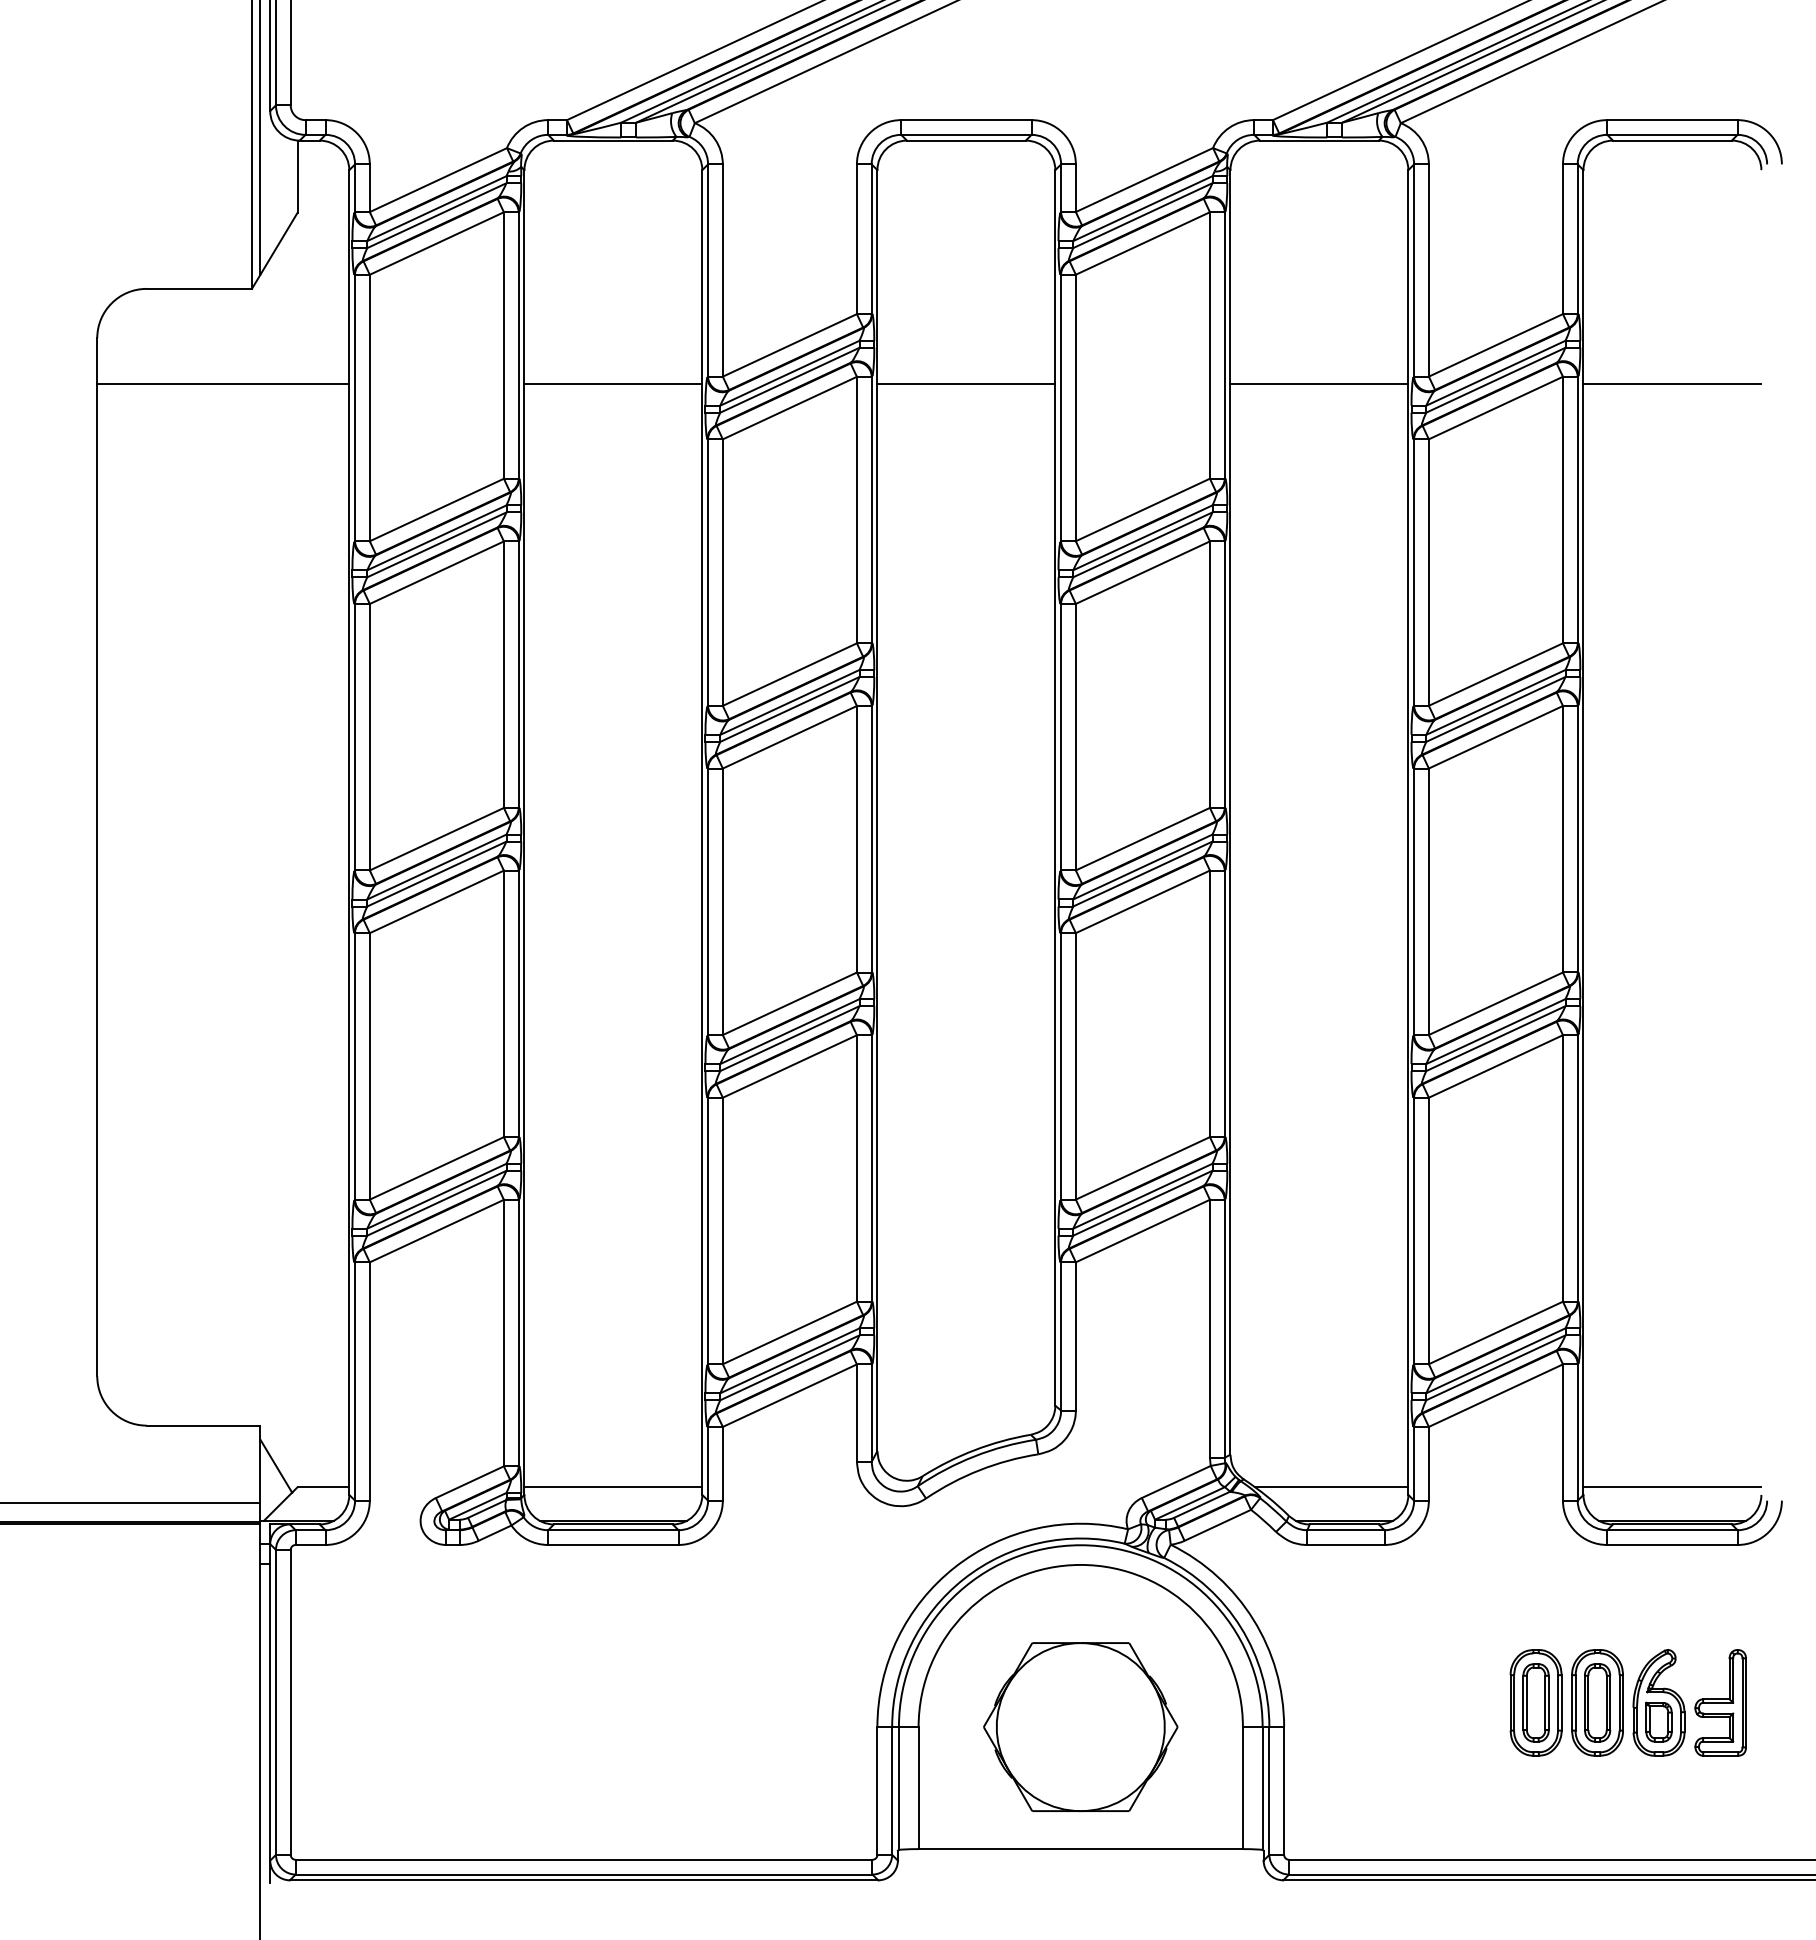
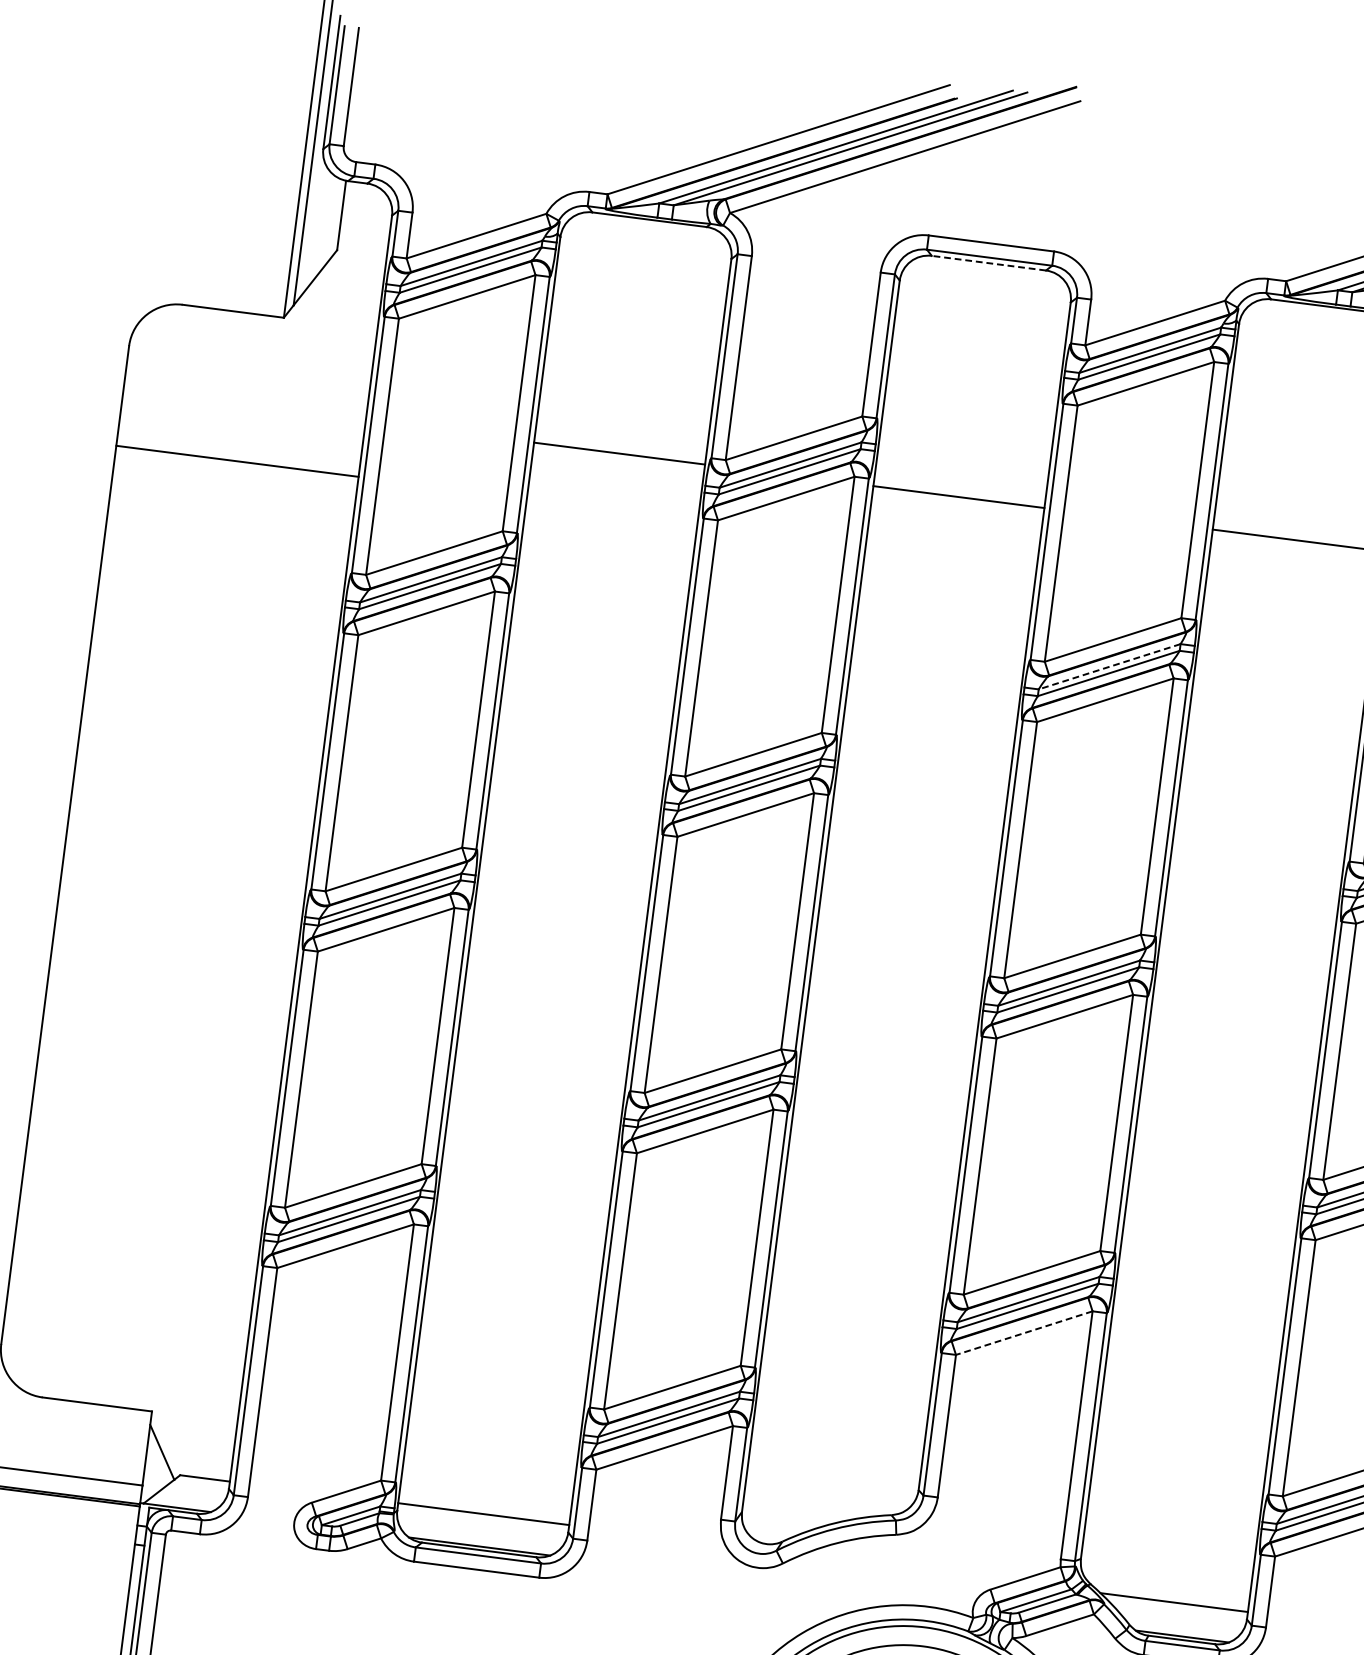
line: (965, 140) -> (988, 262), solid -> dashed
line: (223, 383) -> (237, 460), moved
line: (1142, 537) -> (1109, 666), solid -> dashed
line: (1142, 1231) -> (1023, 1333), solid -> dashed

